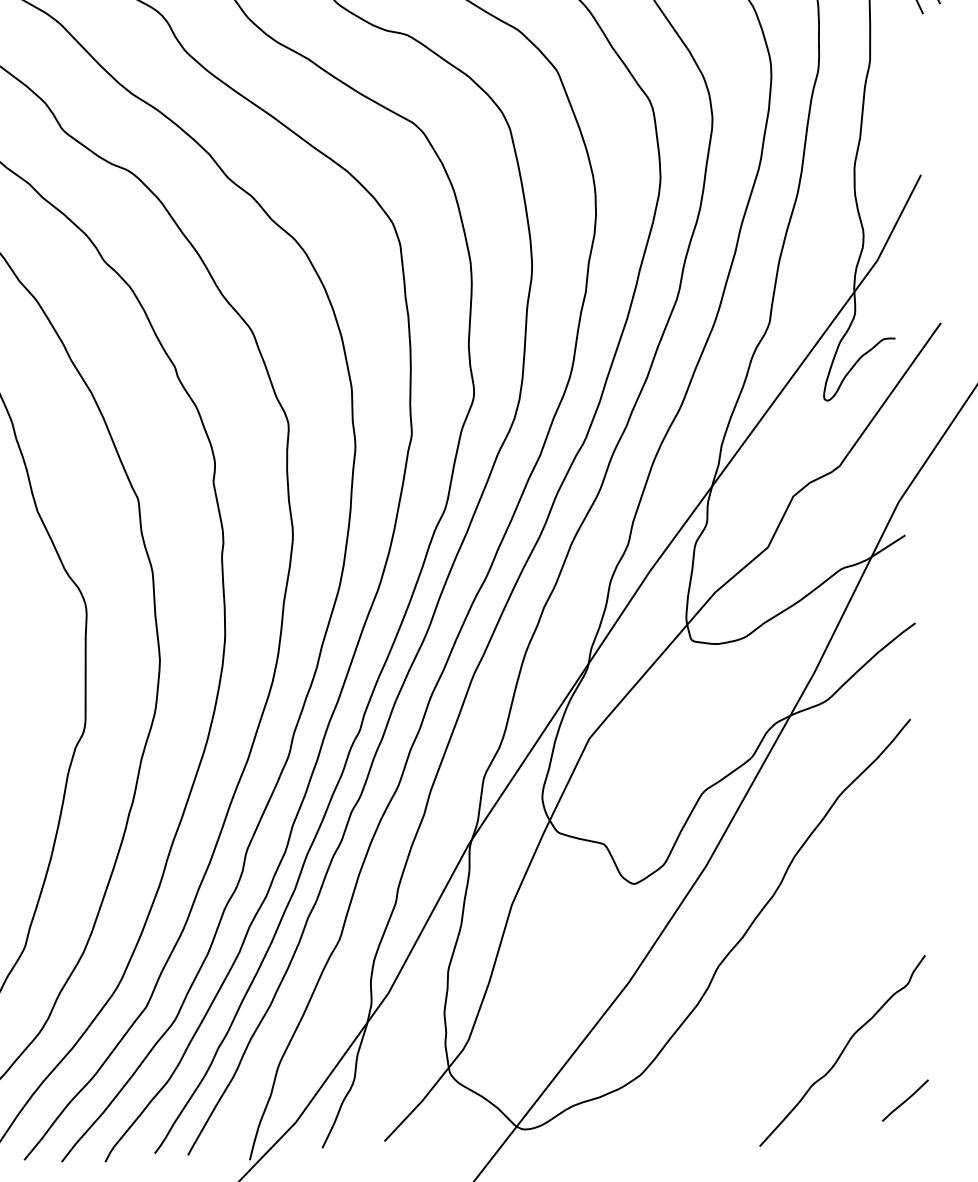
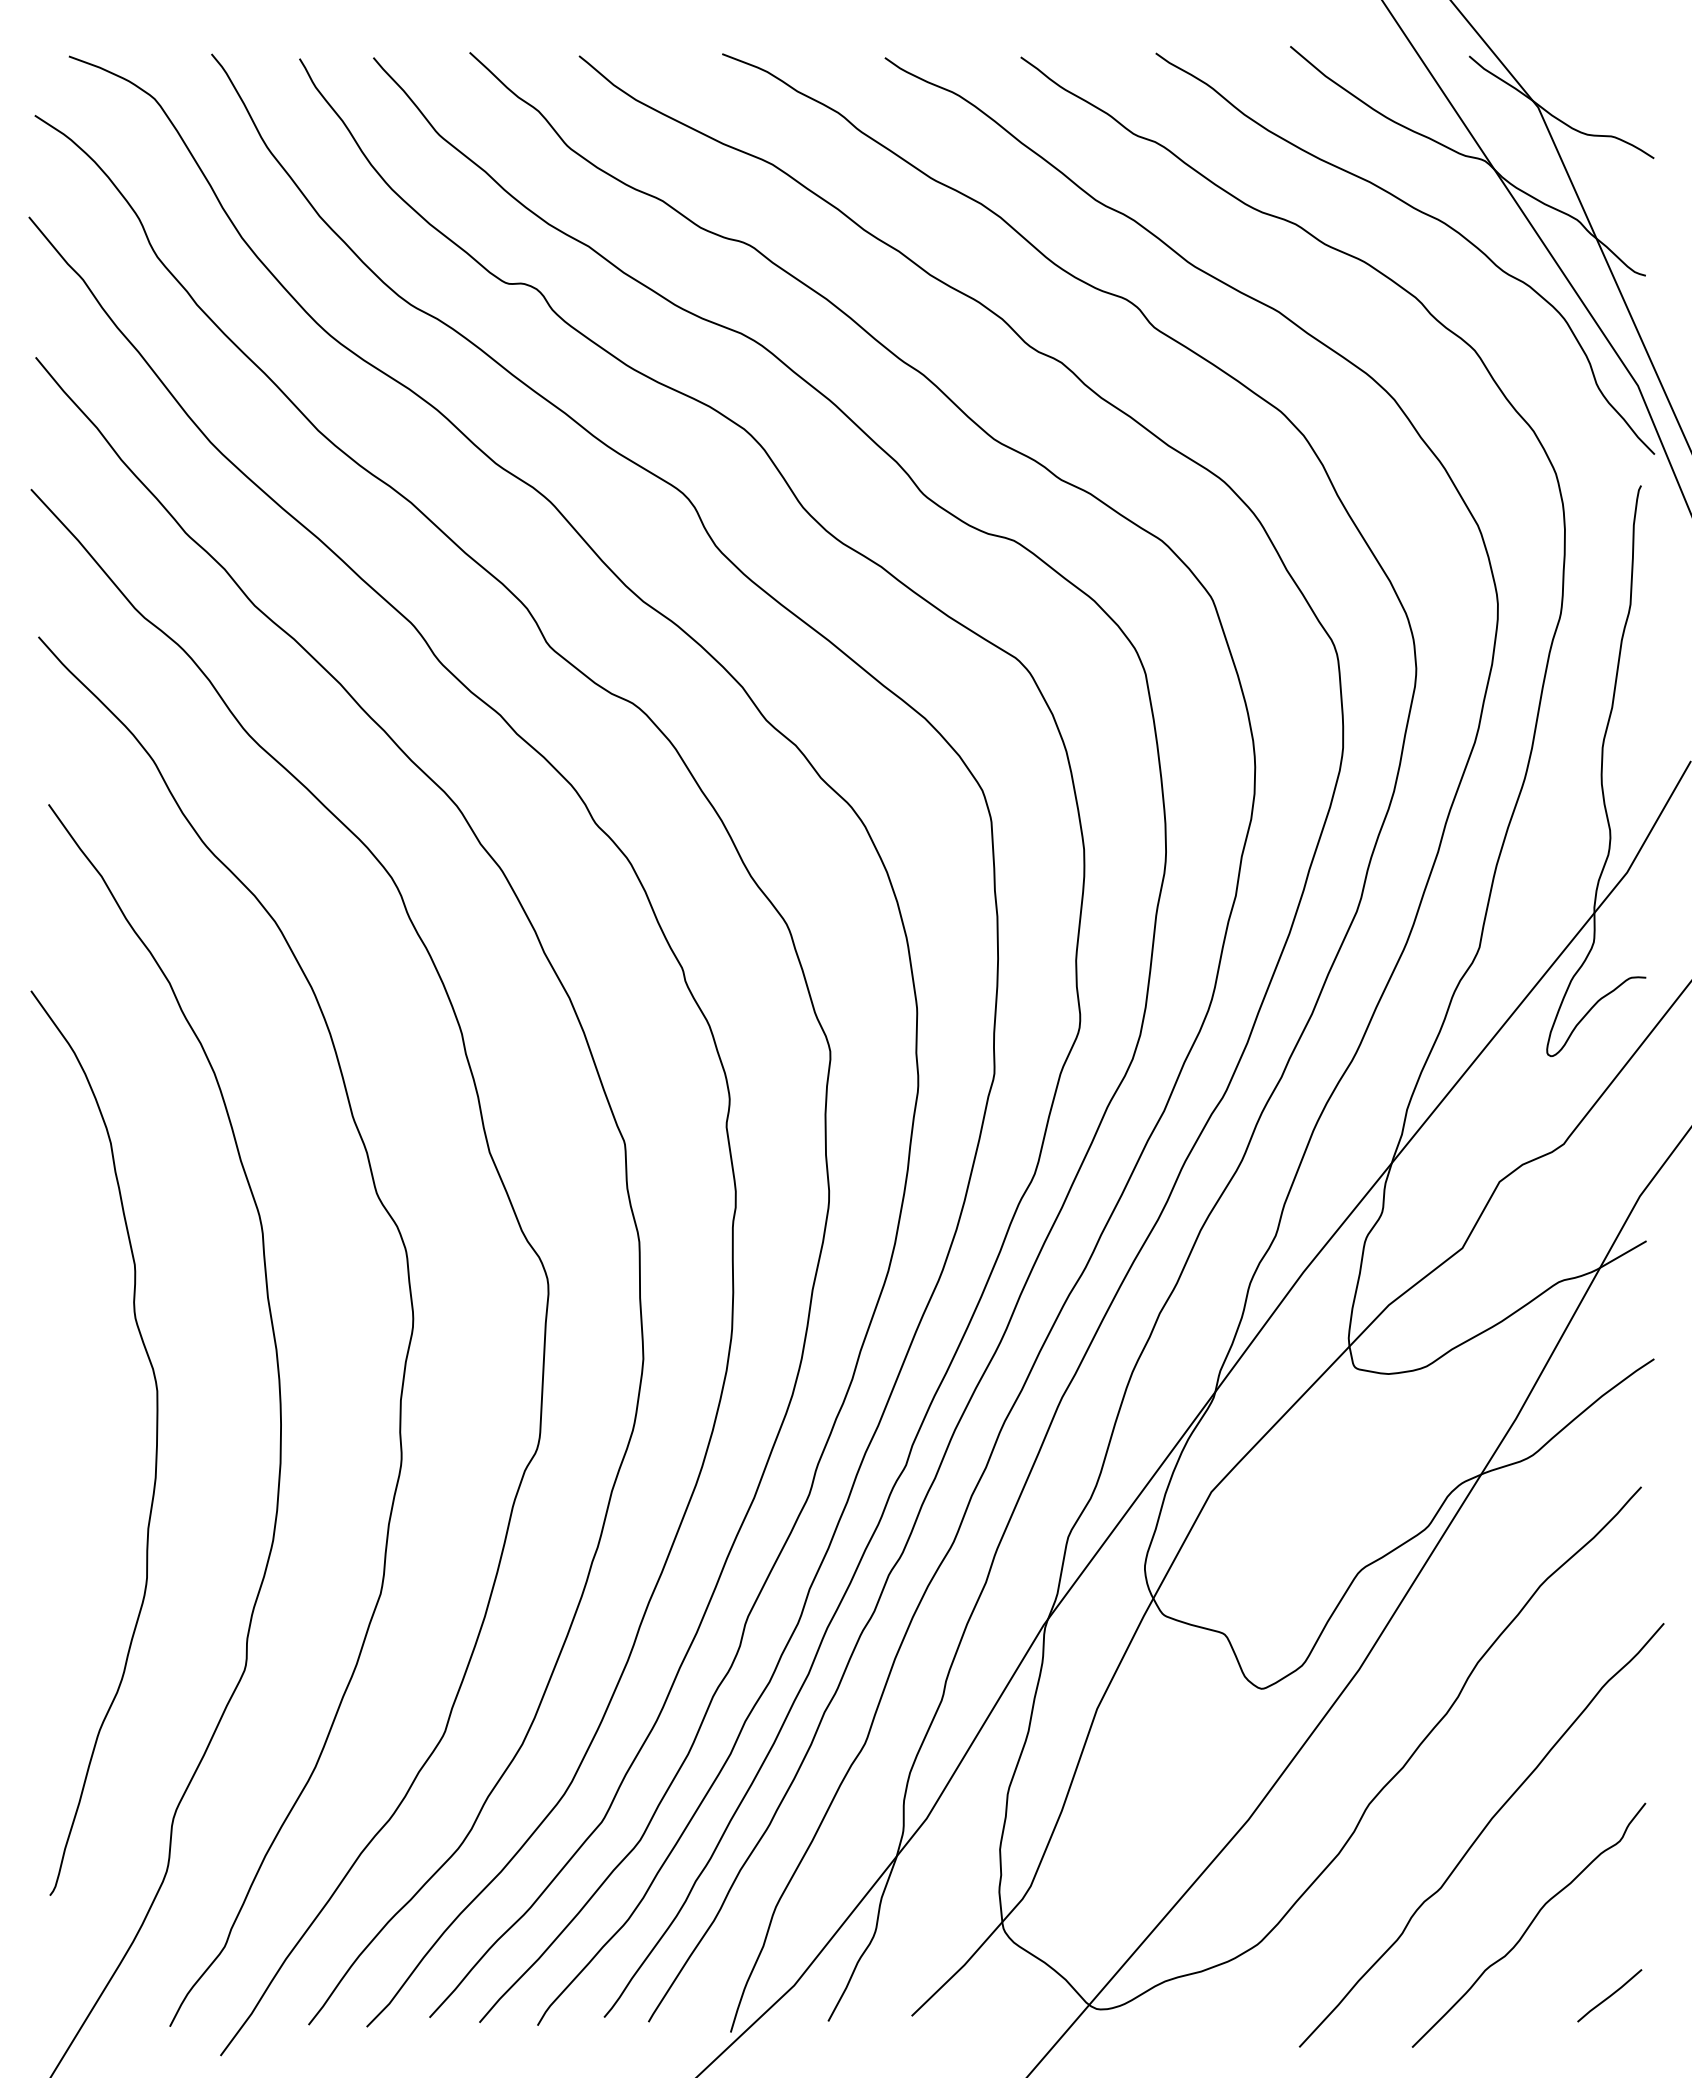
curve: (803, 984) -> (1481, 1834), added

